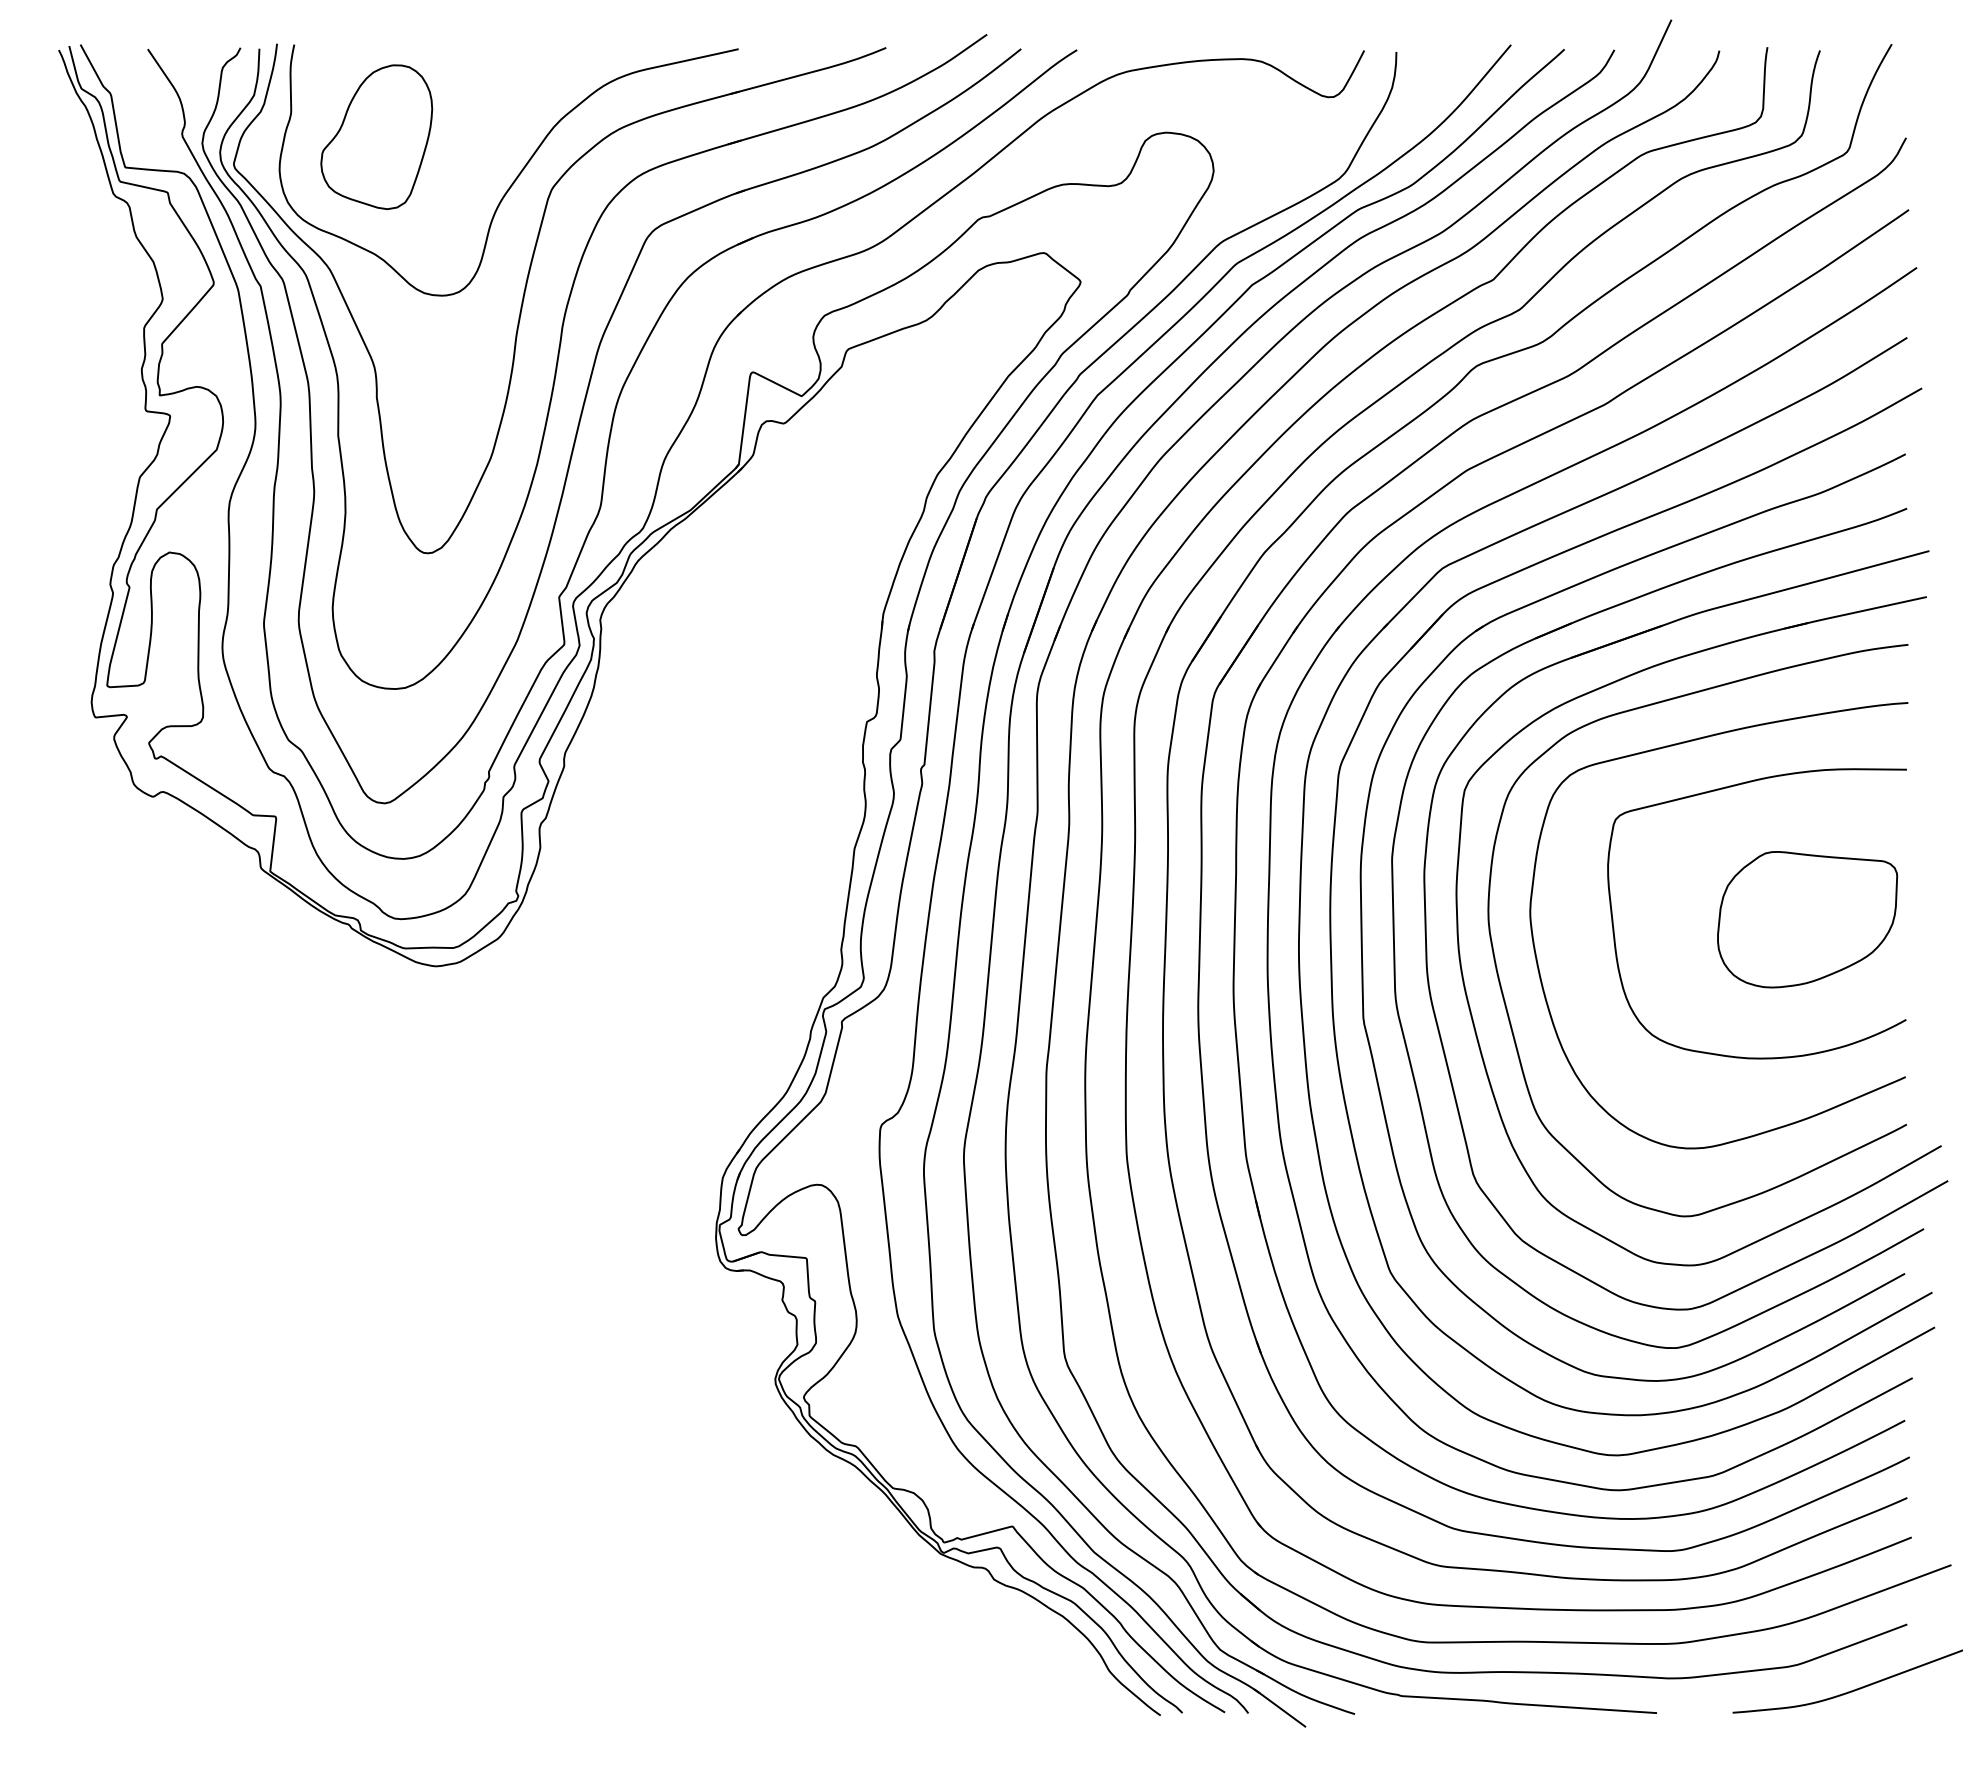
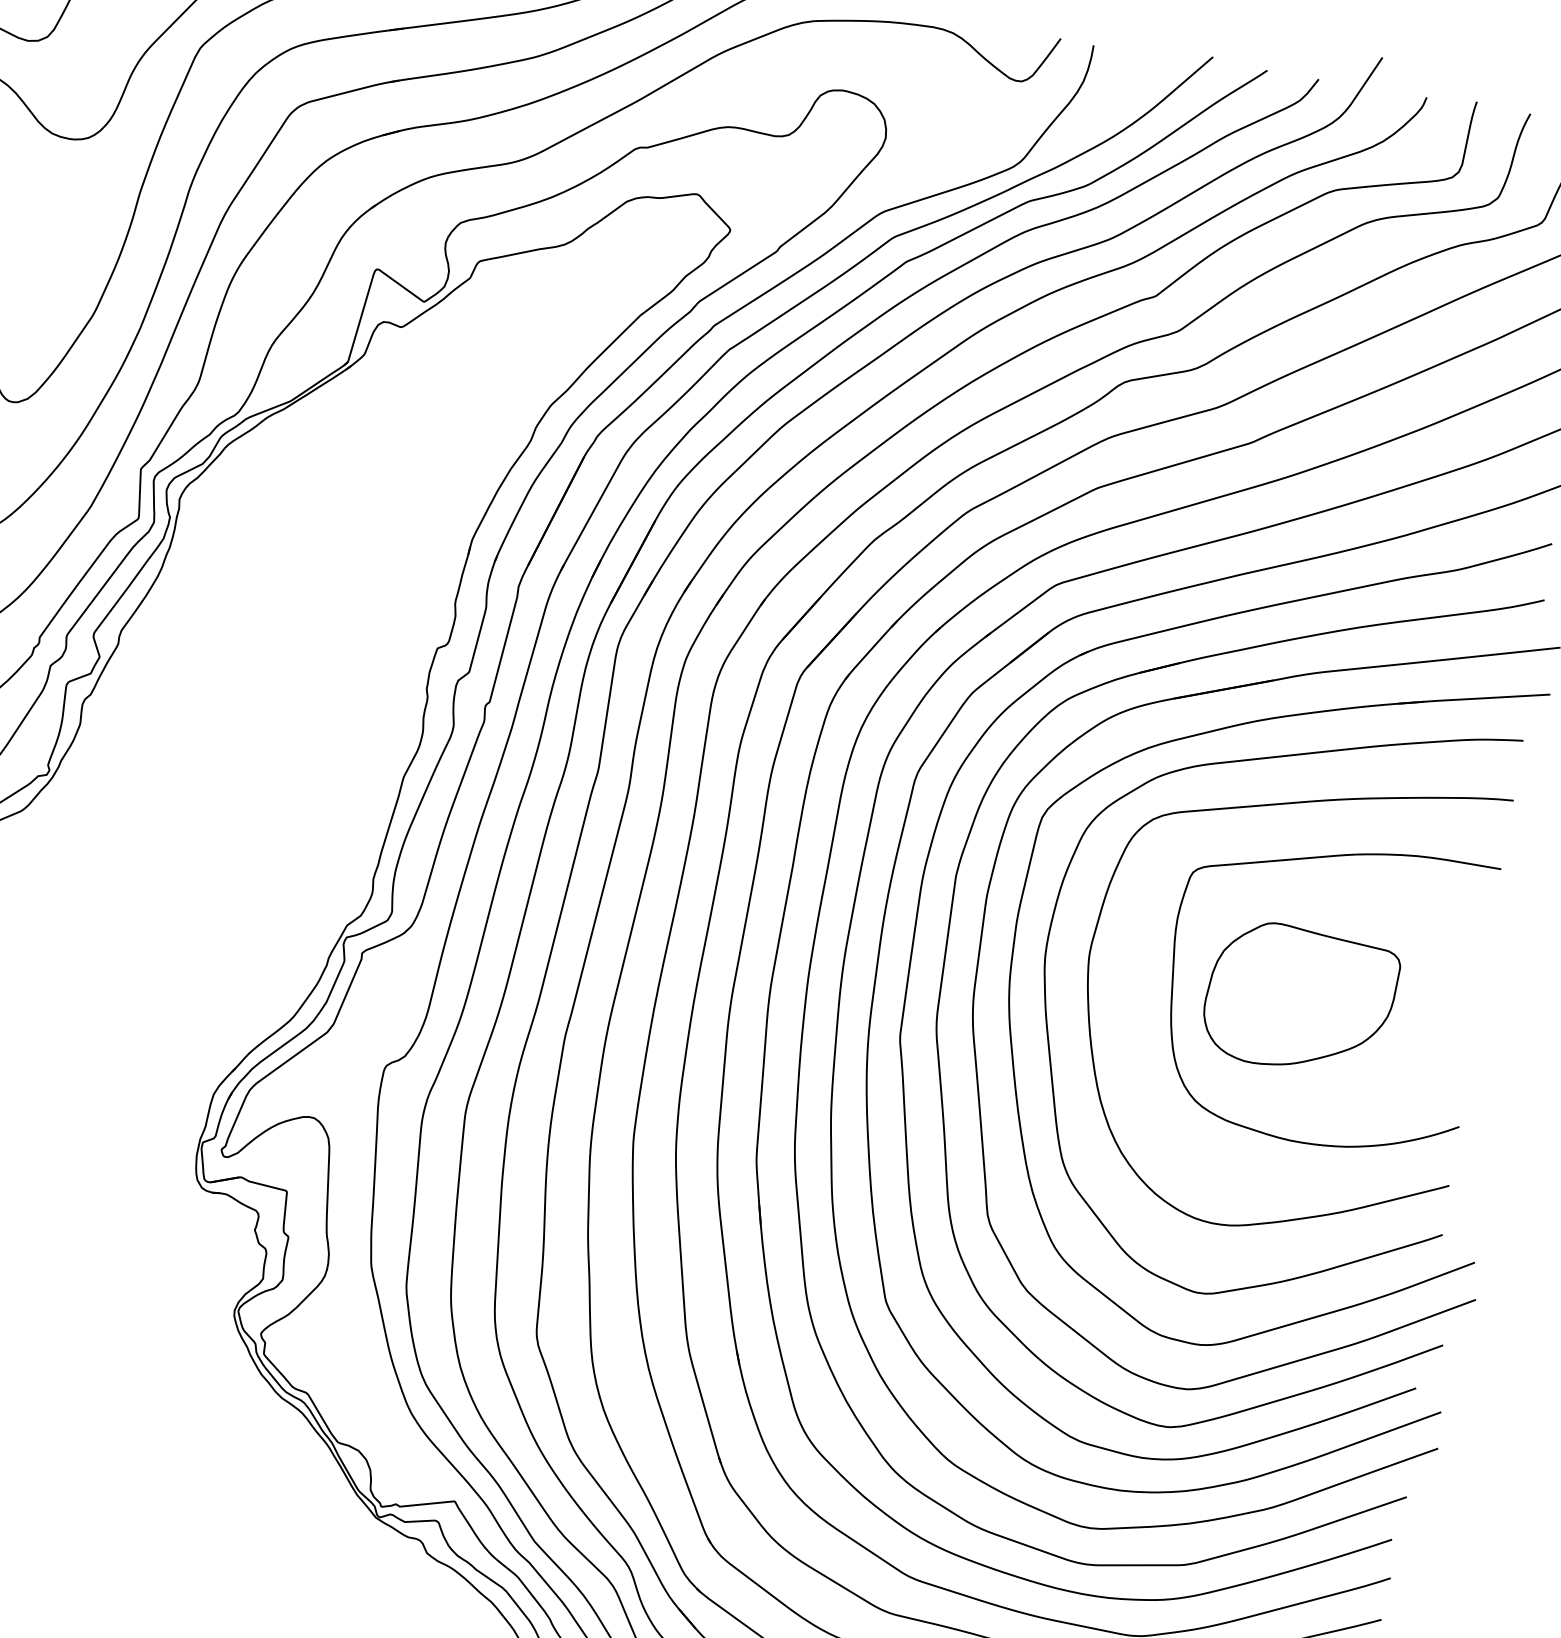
part: (1807, 919) -> (1300, 998), moved

